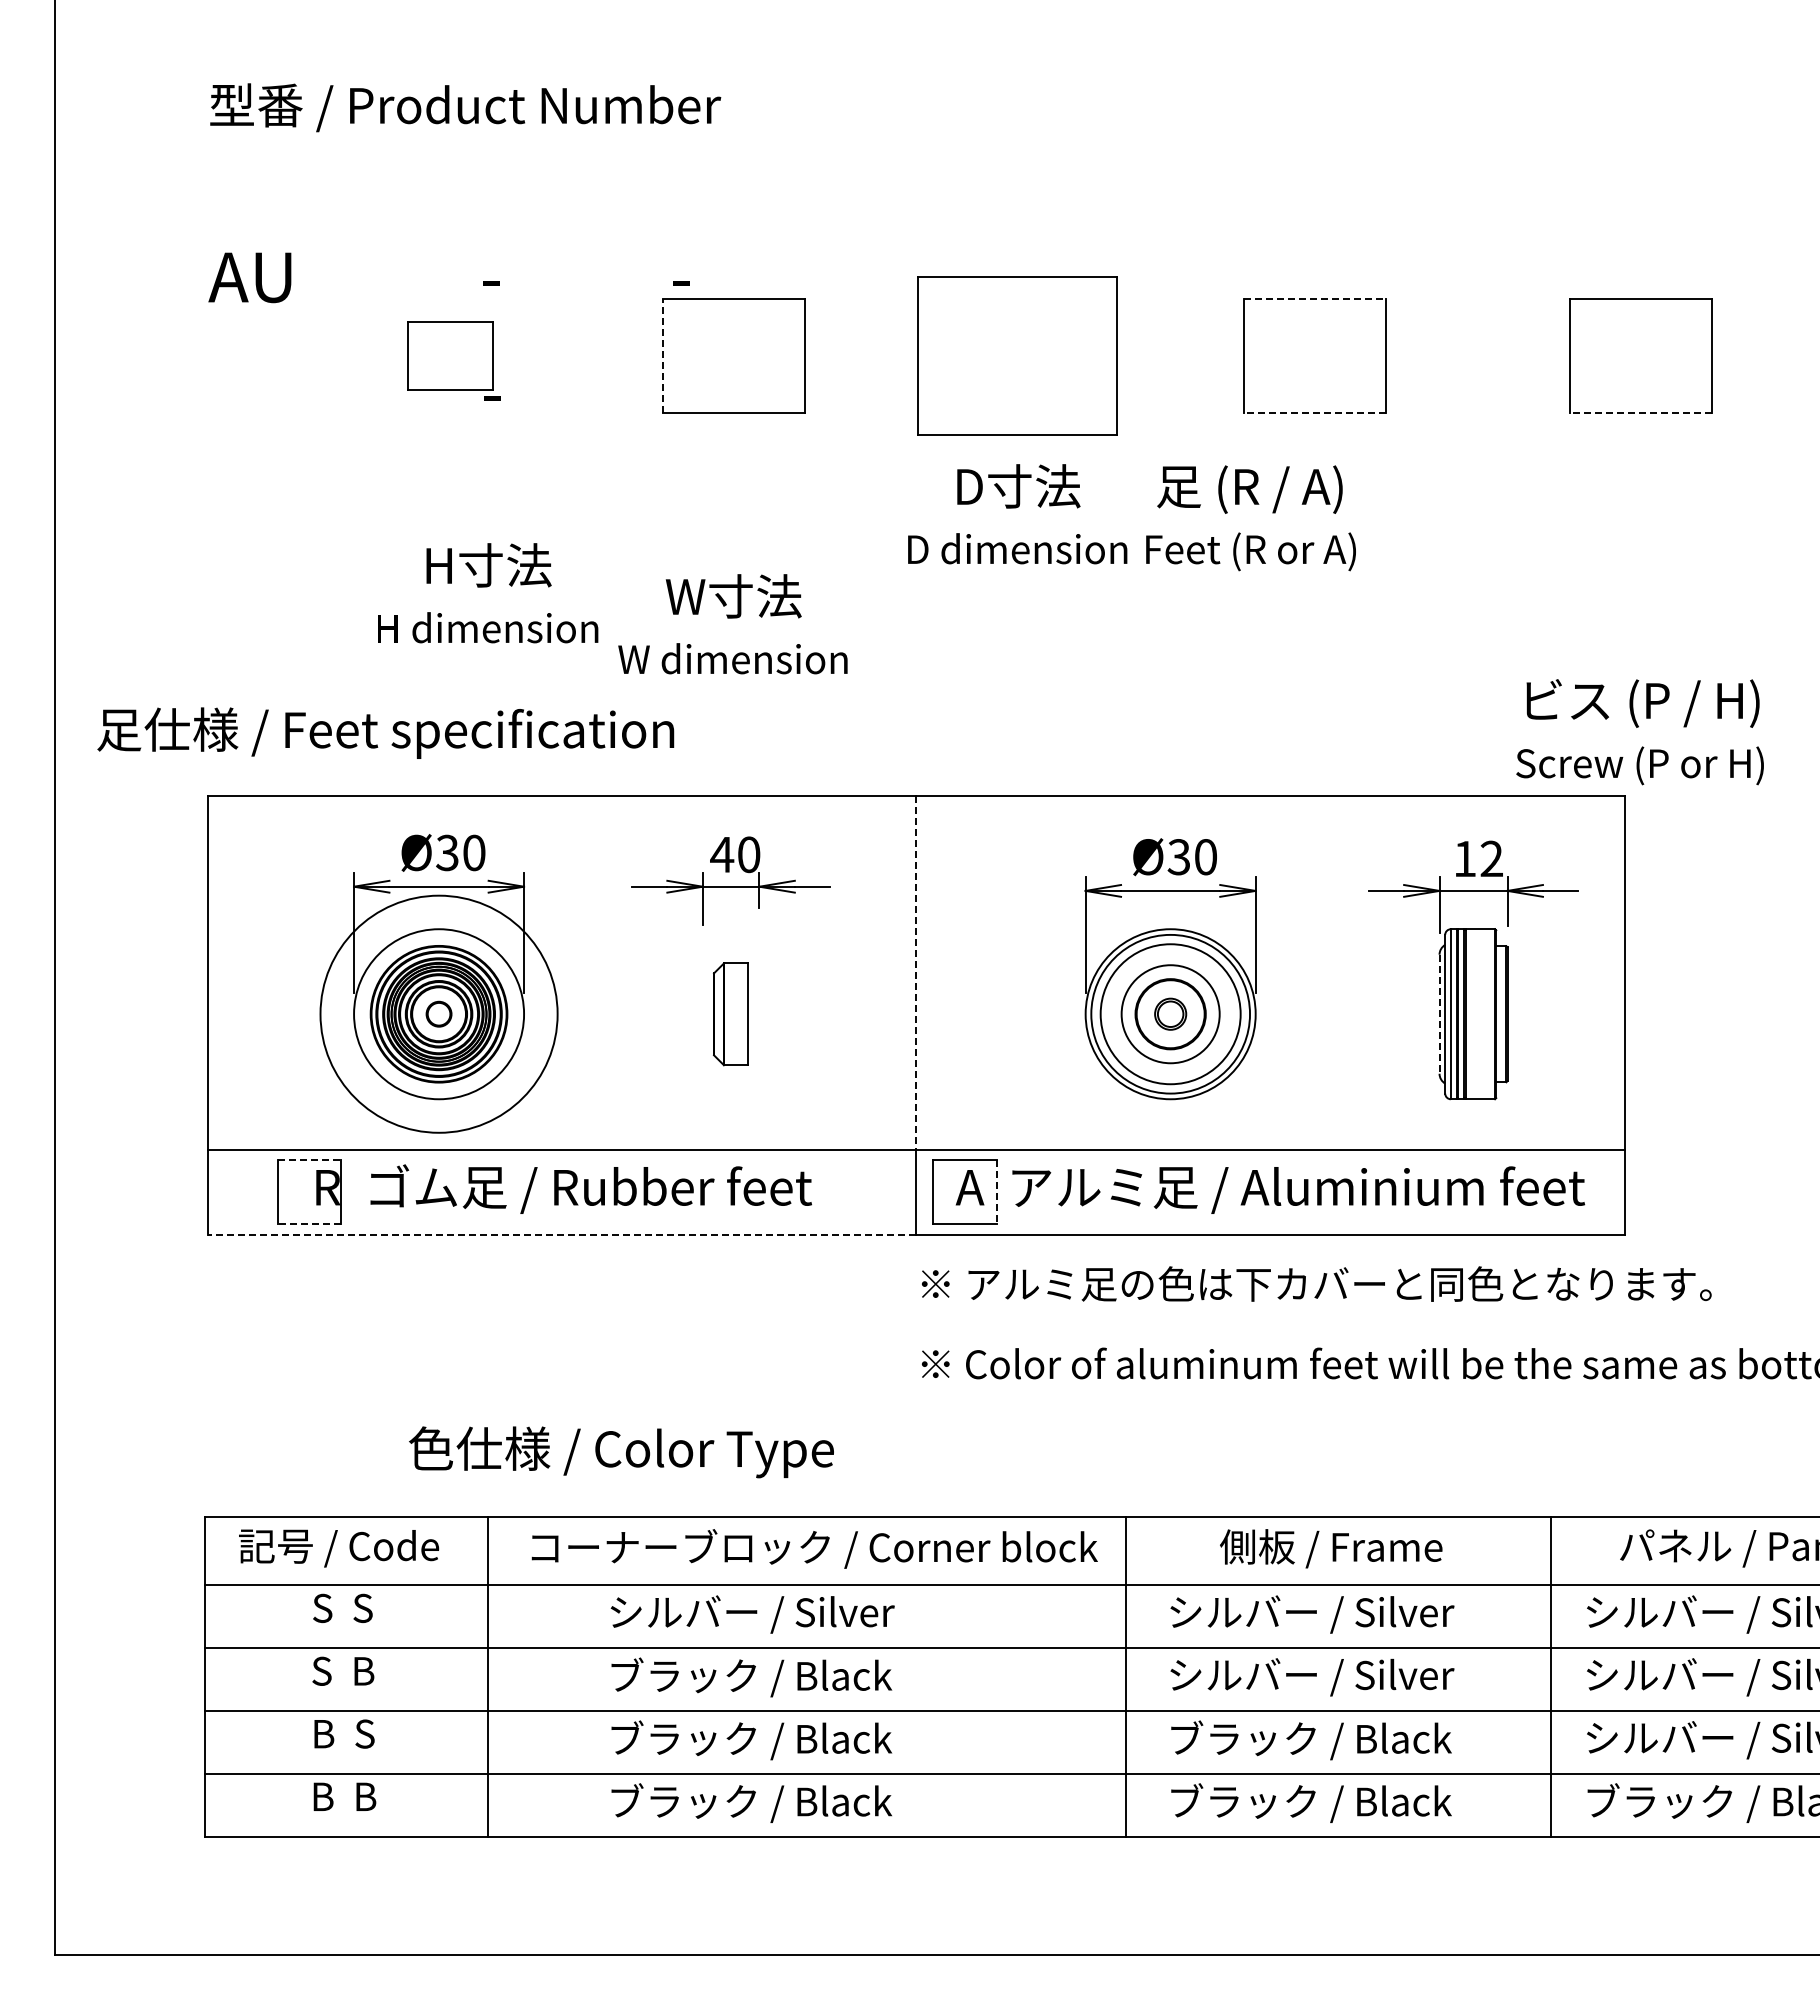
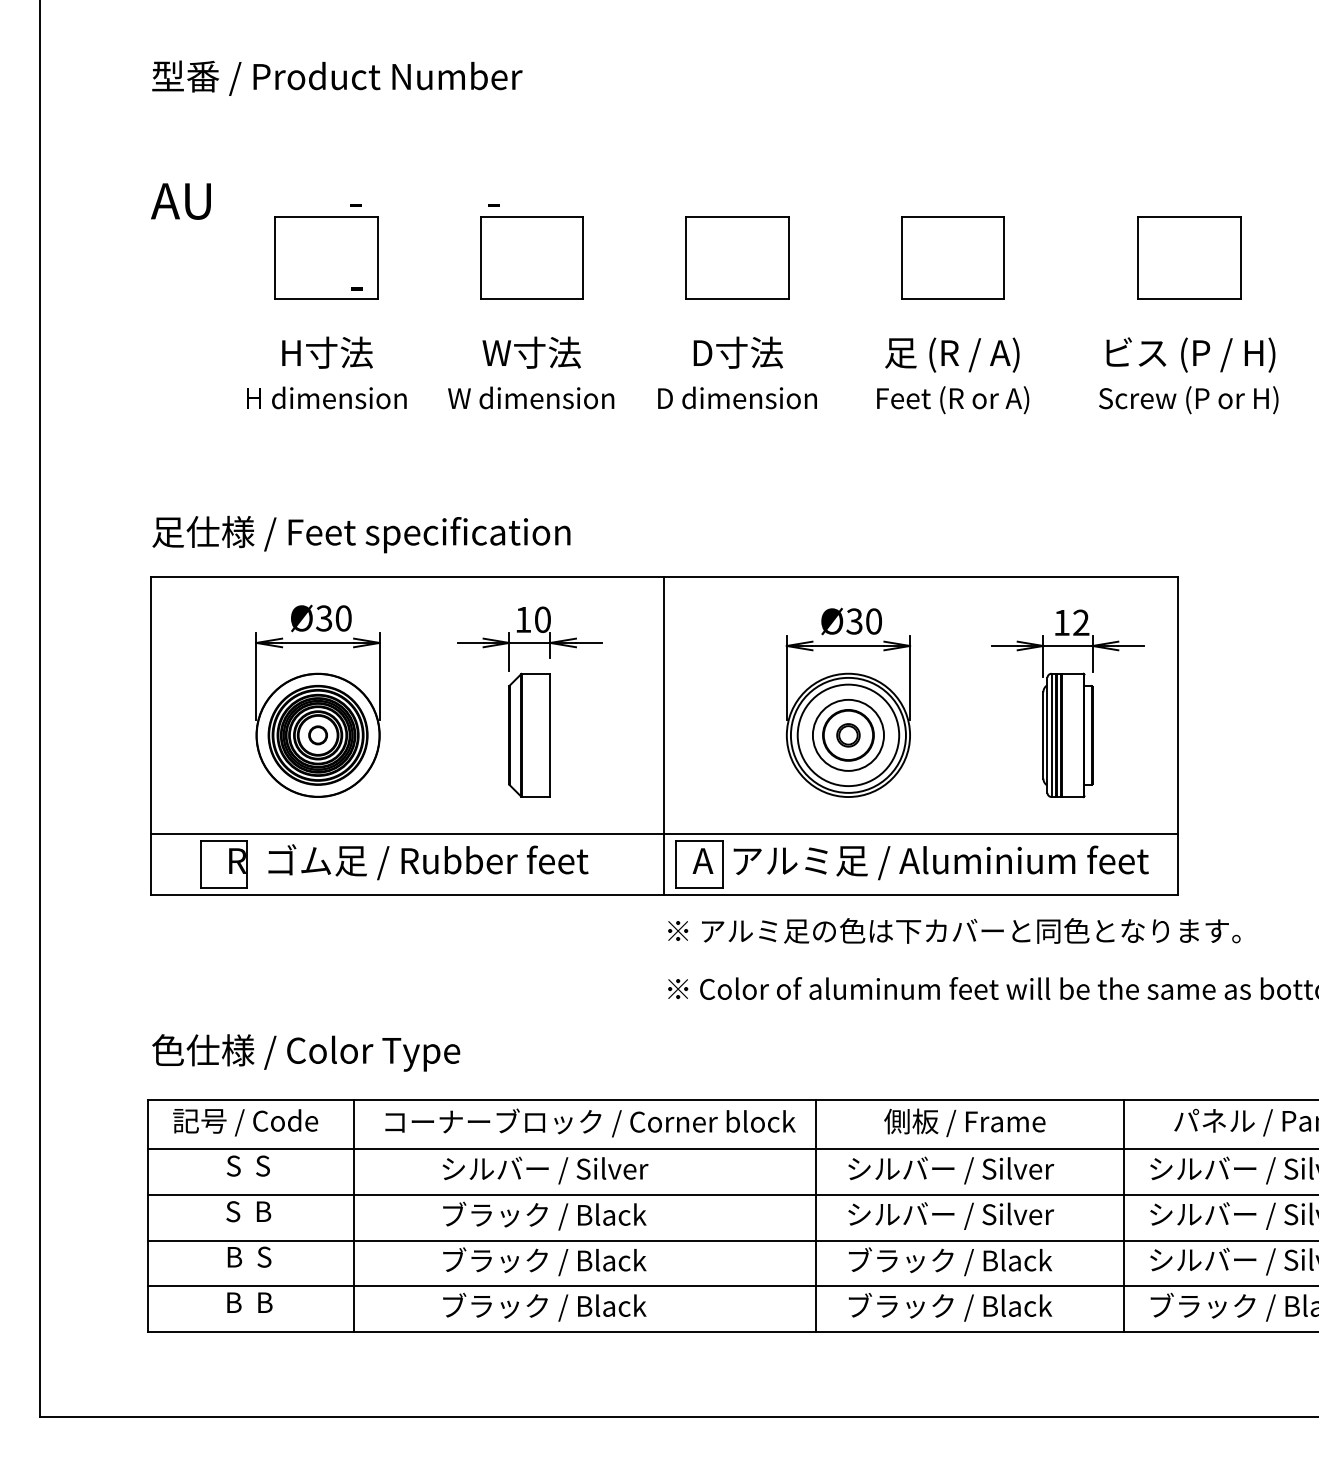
line: (1314, 299) -> (952, 217), dashed -> solid
part: (450, 355) -> (326, 257), size x1.67
line: (663, 355) -> (480, 257), dashed -> solid
part: (1017, 355) -> (737, 257), size x0.71
line: (1314, 412) -> (952, 299), dashed -> solid
line: (1640, 412) -> (1189, 299), dashed -> solid
text: (1250, 518) -> (952, 376), moved
text: (488, 593) -> (327, 373), moved
text: (732, 624) -> (530, 373), moved
text: (385, 732) -> (361, 534), moved
text: (1639, 732) -> (1188, 376), moved
text: (722, 854) -> (523, 619), 40 -> 10
line: (916, 973) -> (664, 705), dashed -> solid
circle: (438, 1013) -> (317, 734), size x0.71
part: (730, 1014) -> (529, 735), size x1.67
line: (1439, 1014) -> (1043, 735), dashed -> solid
line: (309, 1160) -> (224, 841), dashed -> solid
line: (997, 1192) -> (722, 864), dashed -> solid
line: (309, 1224) -> (224, 887), dashed -> solid
line: (561, 1234) -> (406, 895), dashed -> solid
text: (621, 1452) -> (306, 1053), moved

